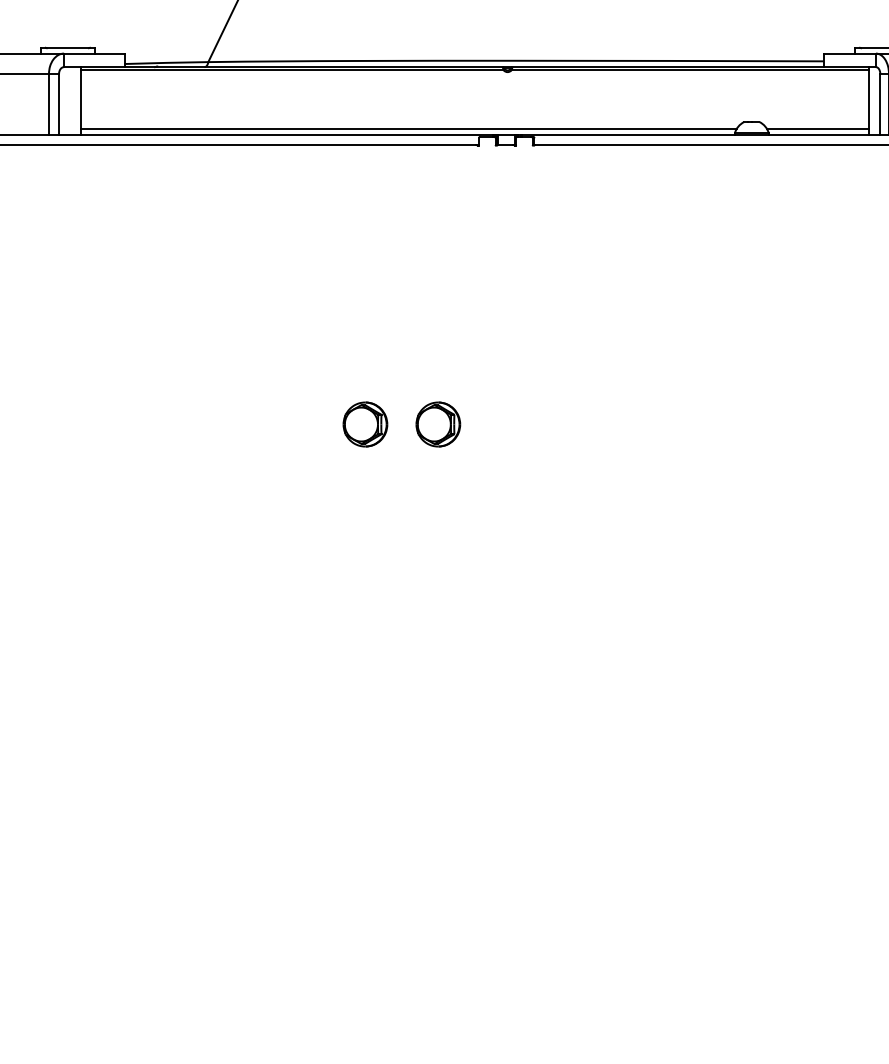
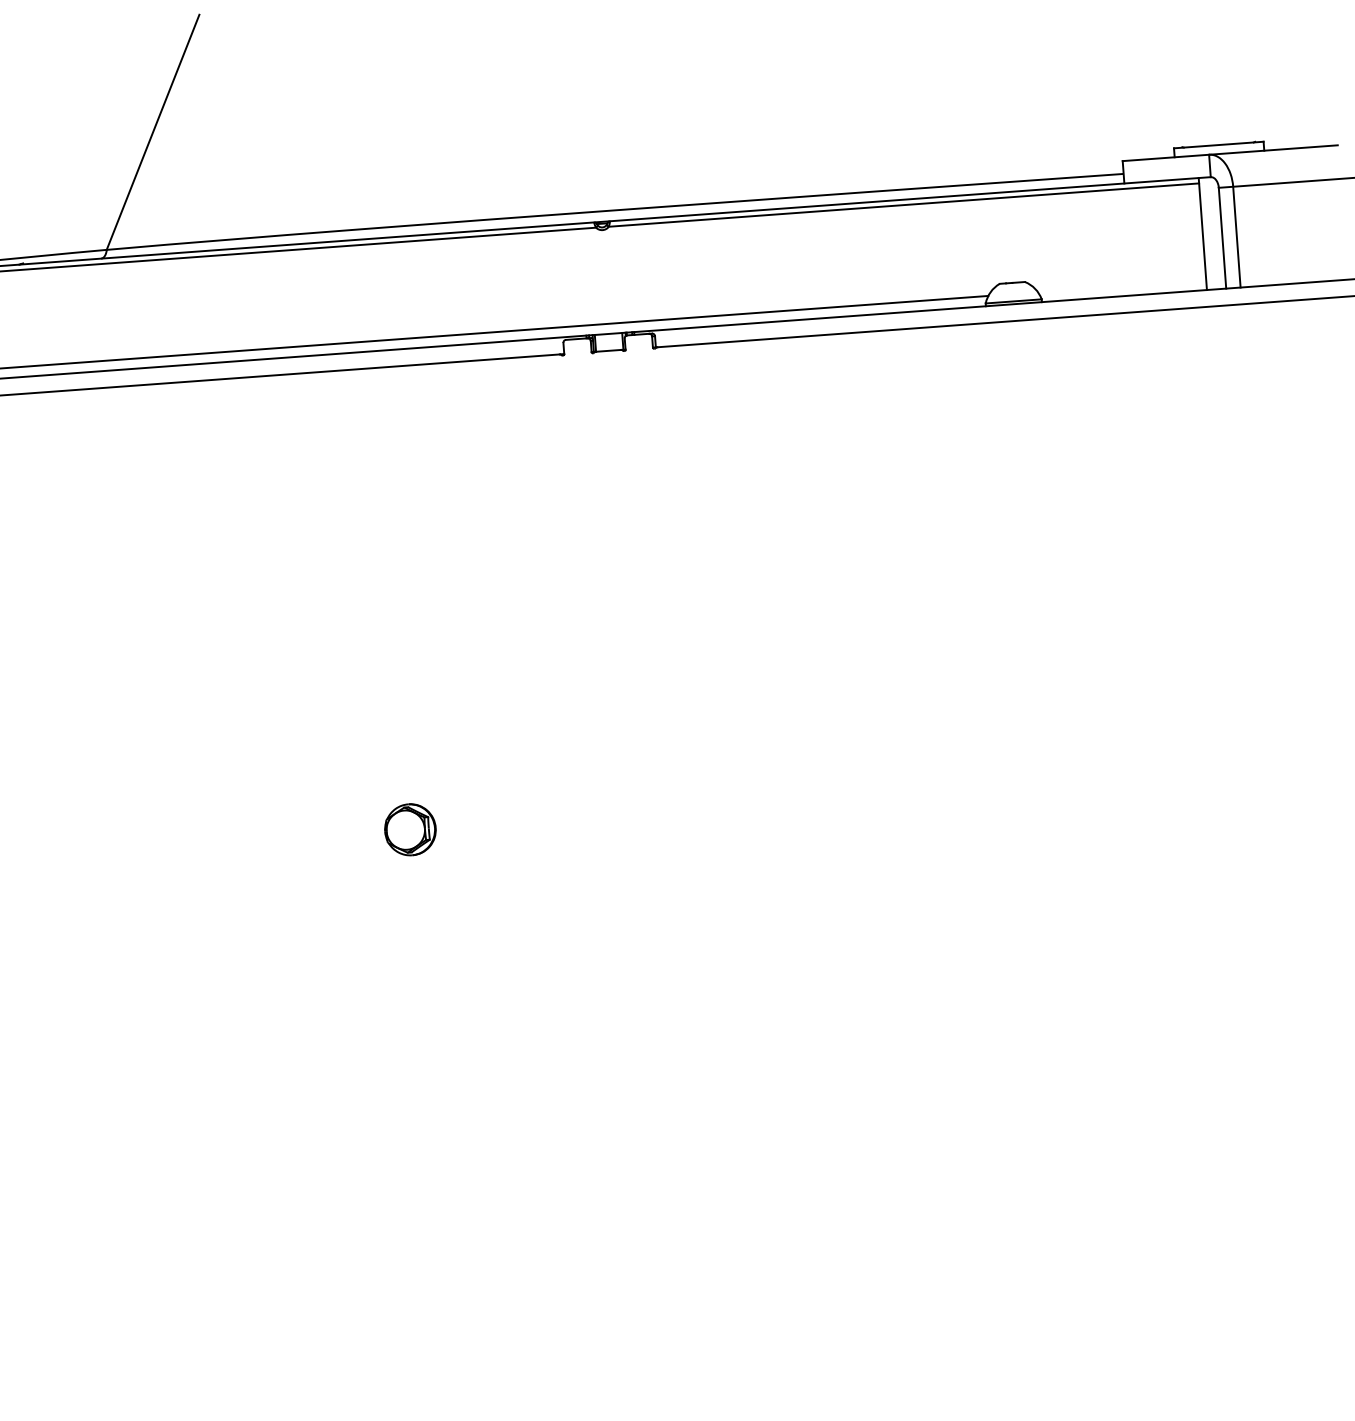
line: (817, 128) -> (1121, 285), removed
part: (365, 424) -> (410, 829), size x0.7
part: (438, 424) -> (531, 820), removed

